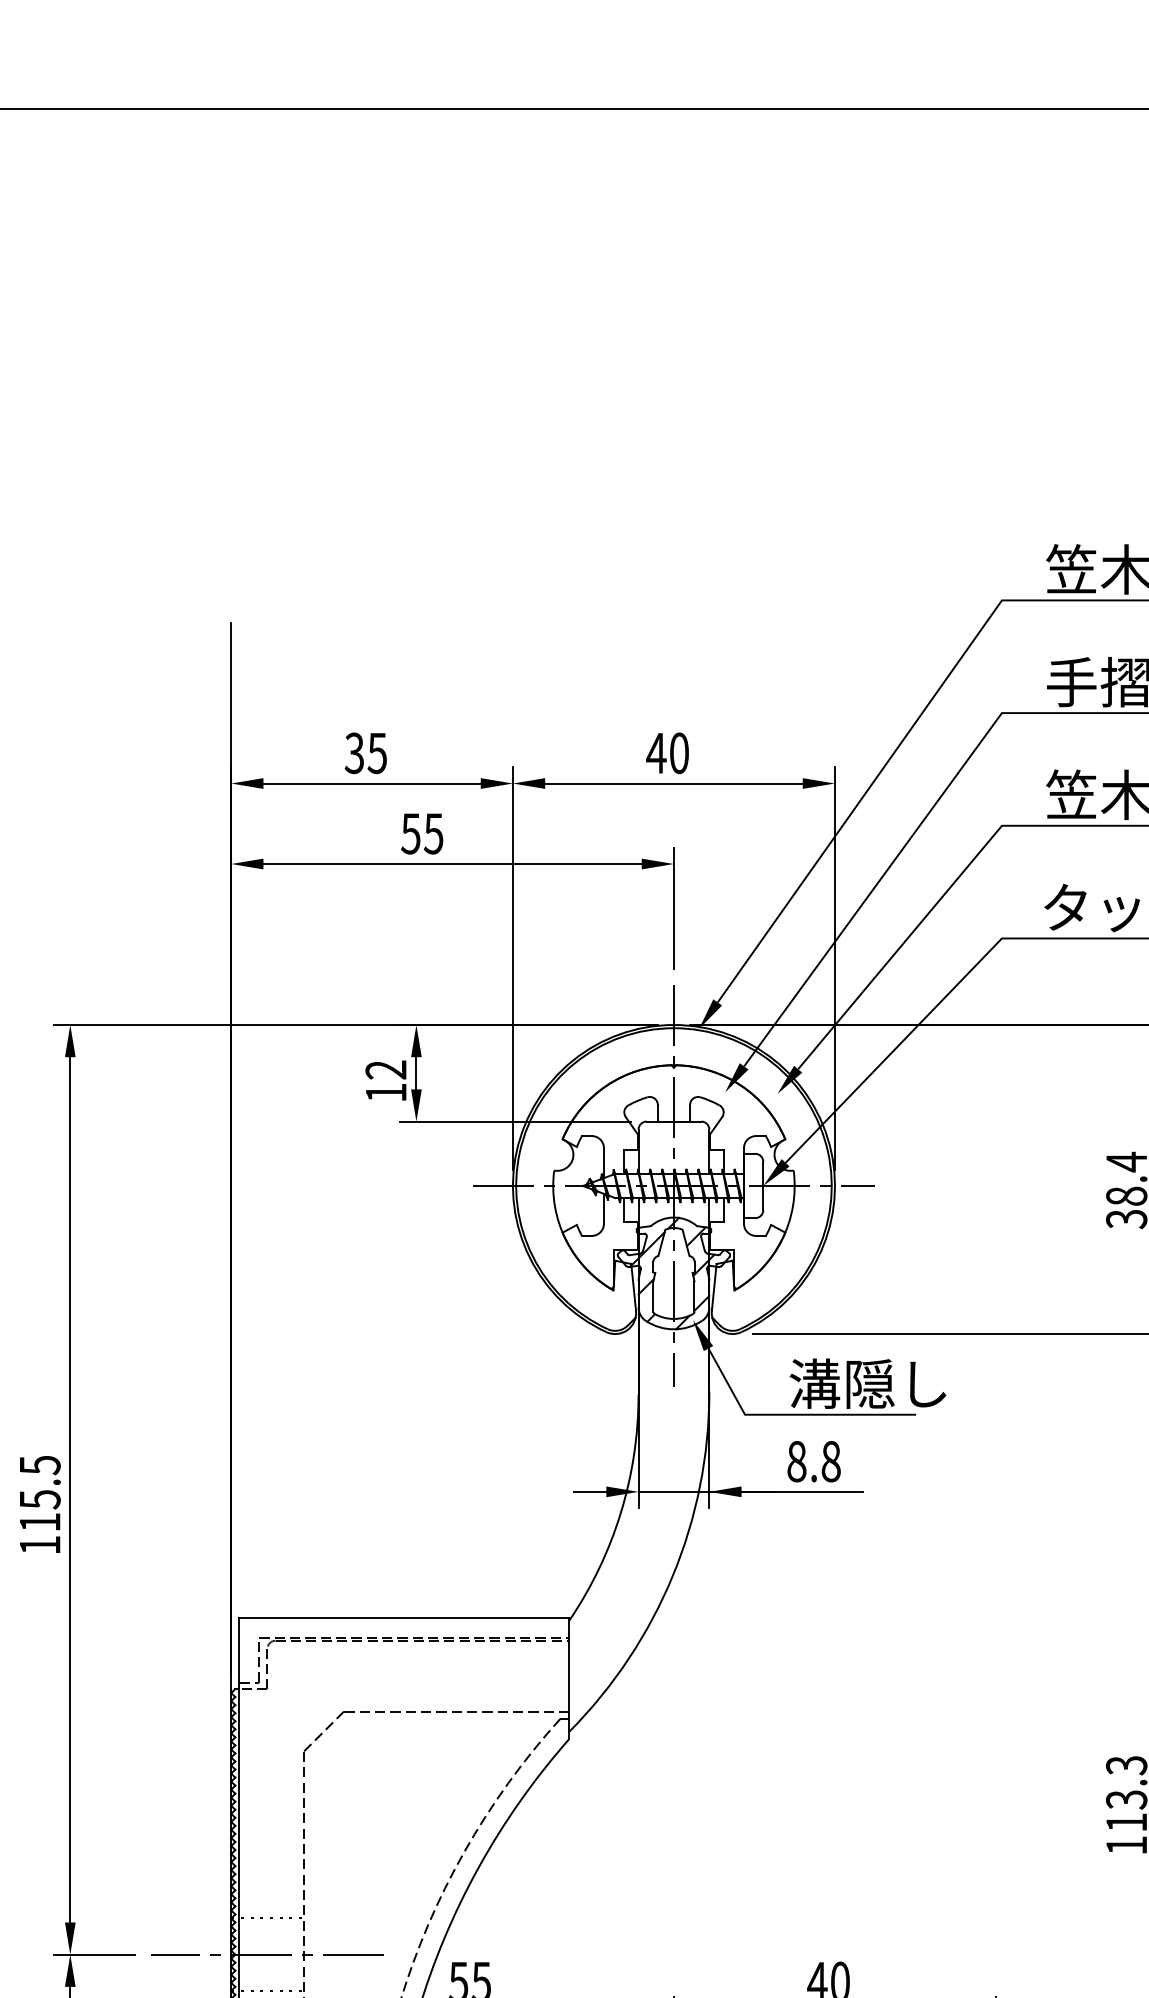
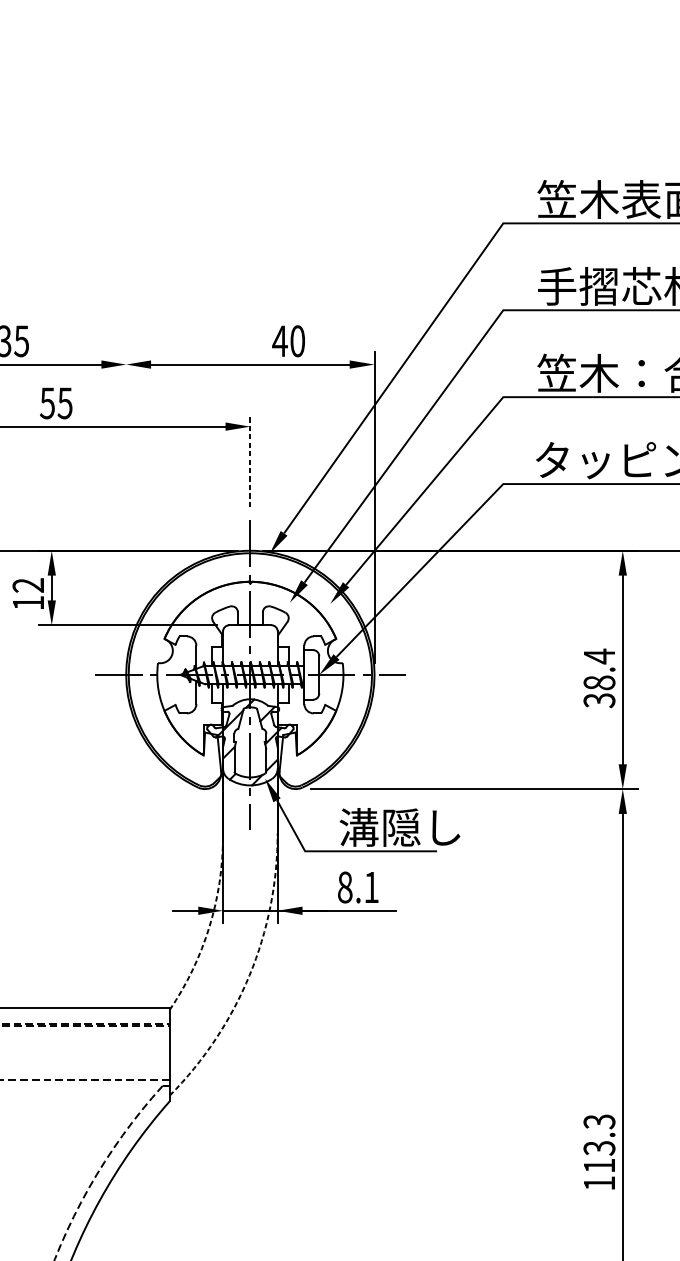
text: (667, 753) -> (288, 341), moved
line: (673, 907) -> (250, 460), solid -> dashed
line: (512, 968) -> (125, 507), removed
text: (830, 1461) -> (371, 887), 8.8 -> 8.1
arc: (620, 1512) -> (209, 926), solid -> dashed
arc: (672, 1575) -> (249, 975), solid -> dashed

